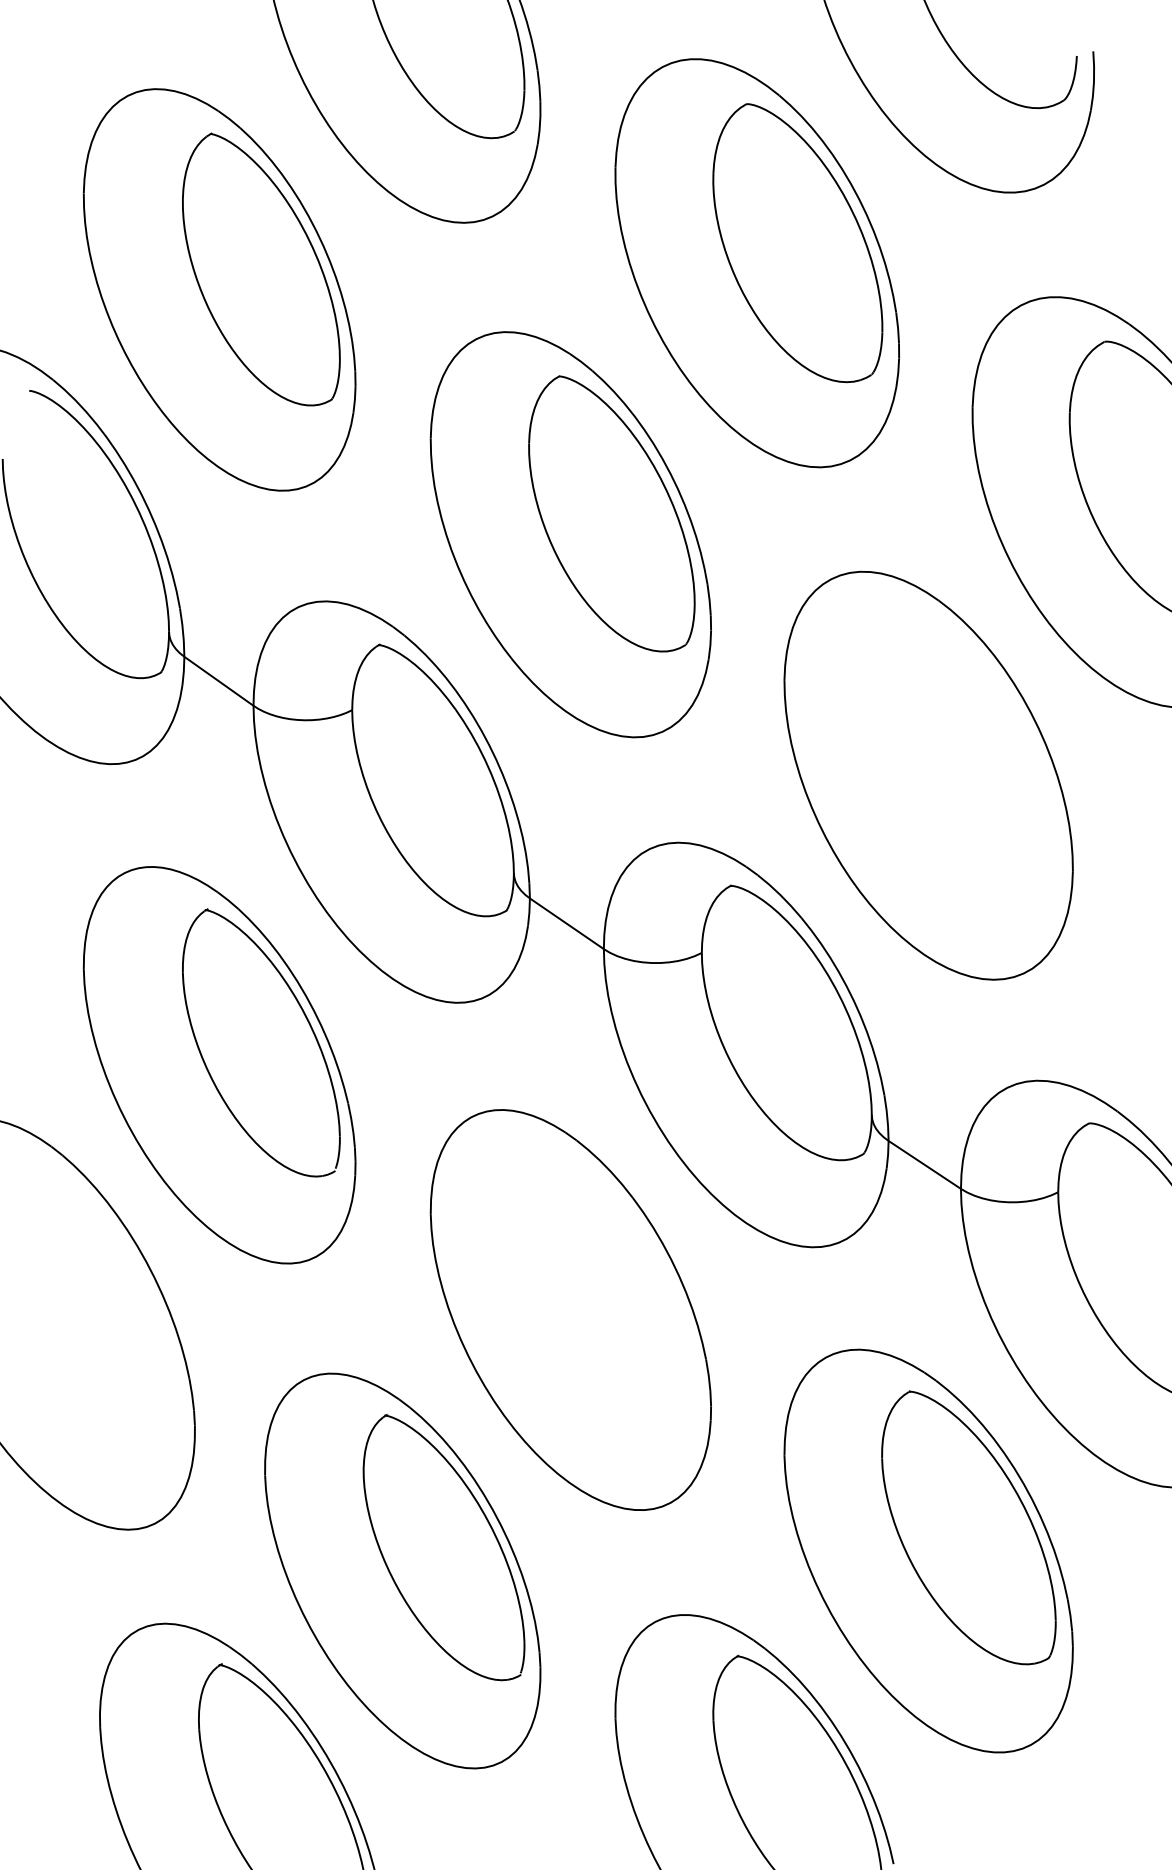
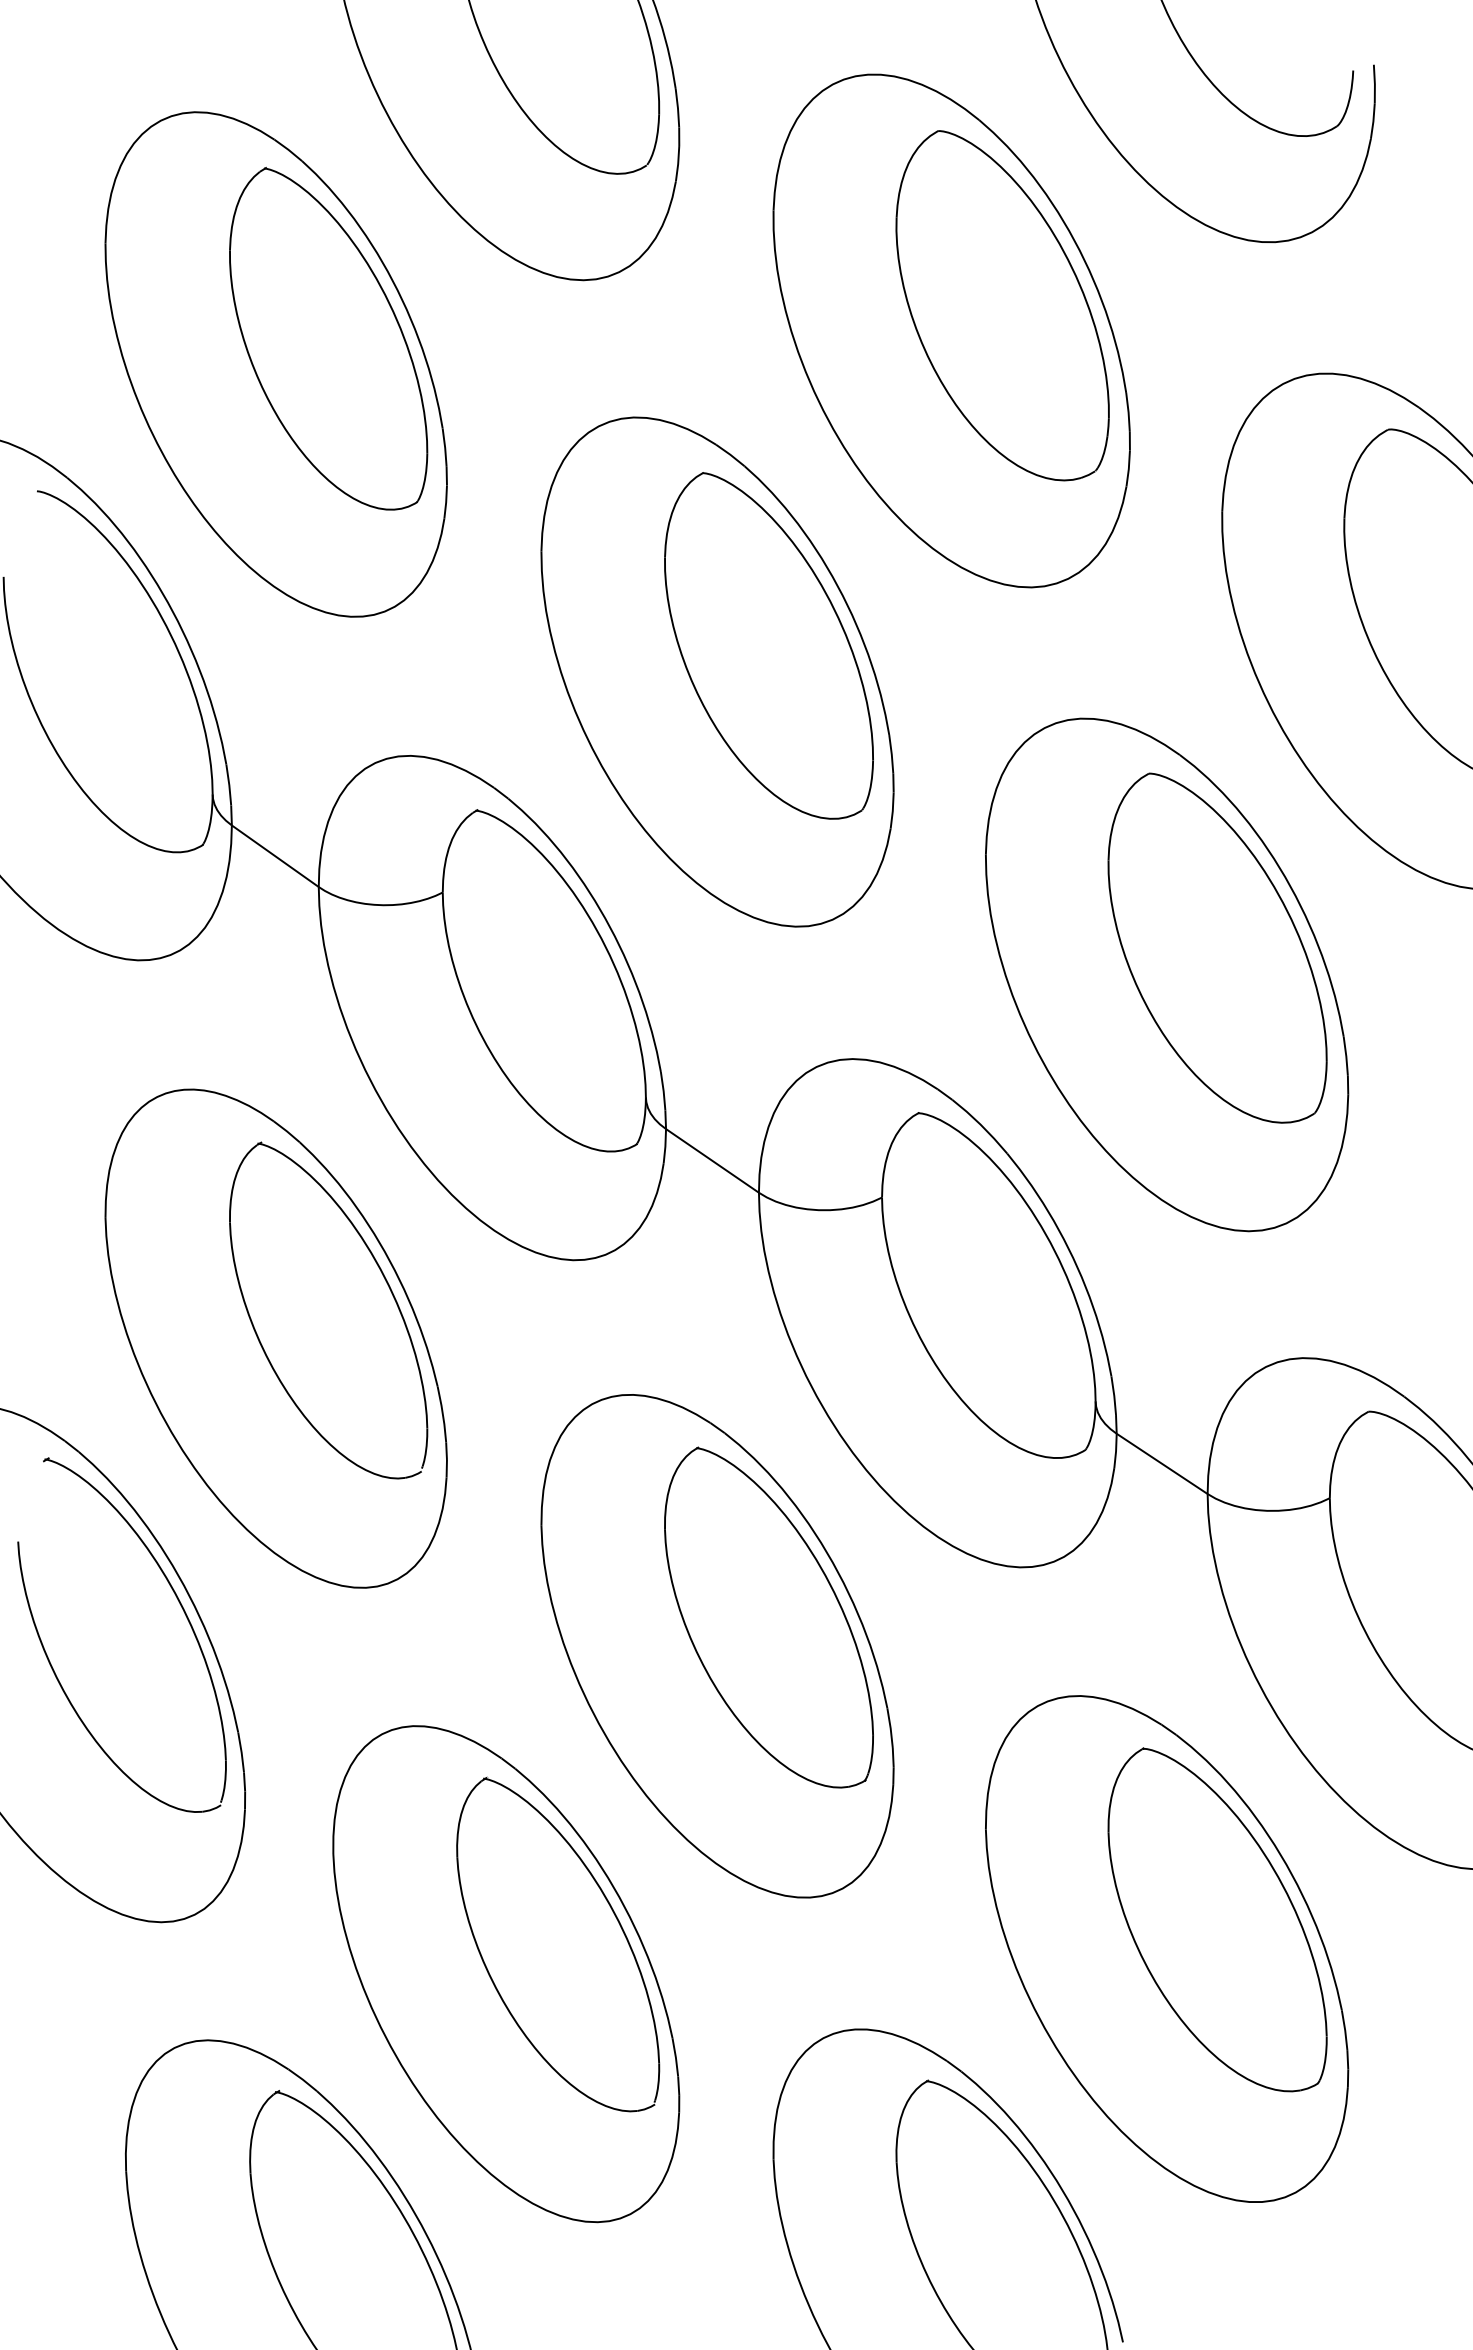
part: (968, 753) -> (1217, 947), added
part: (141, 1275) -> (178, 1602), added
part: (611, 1287) -> (768, 1617), added

